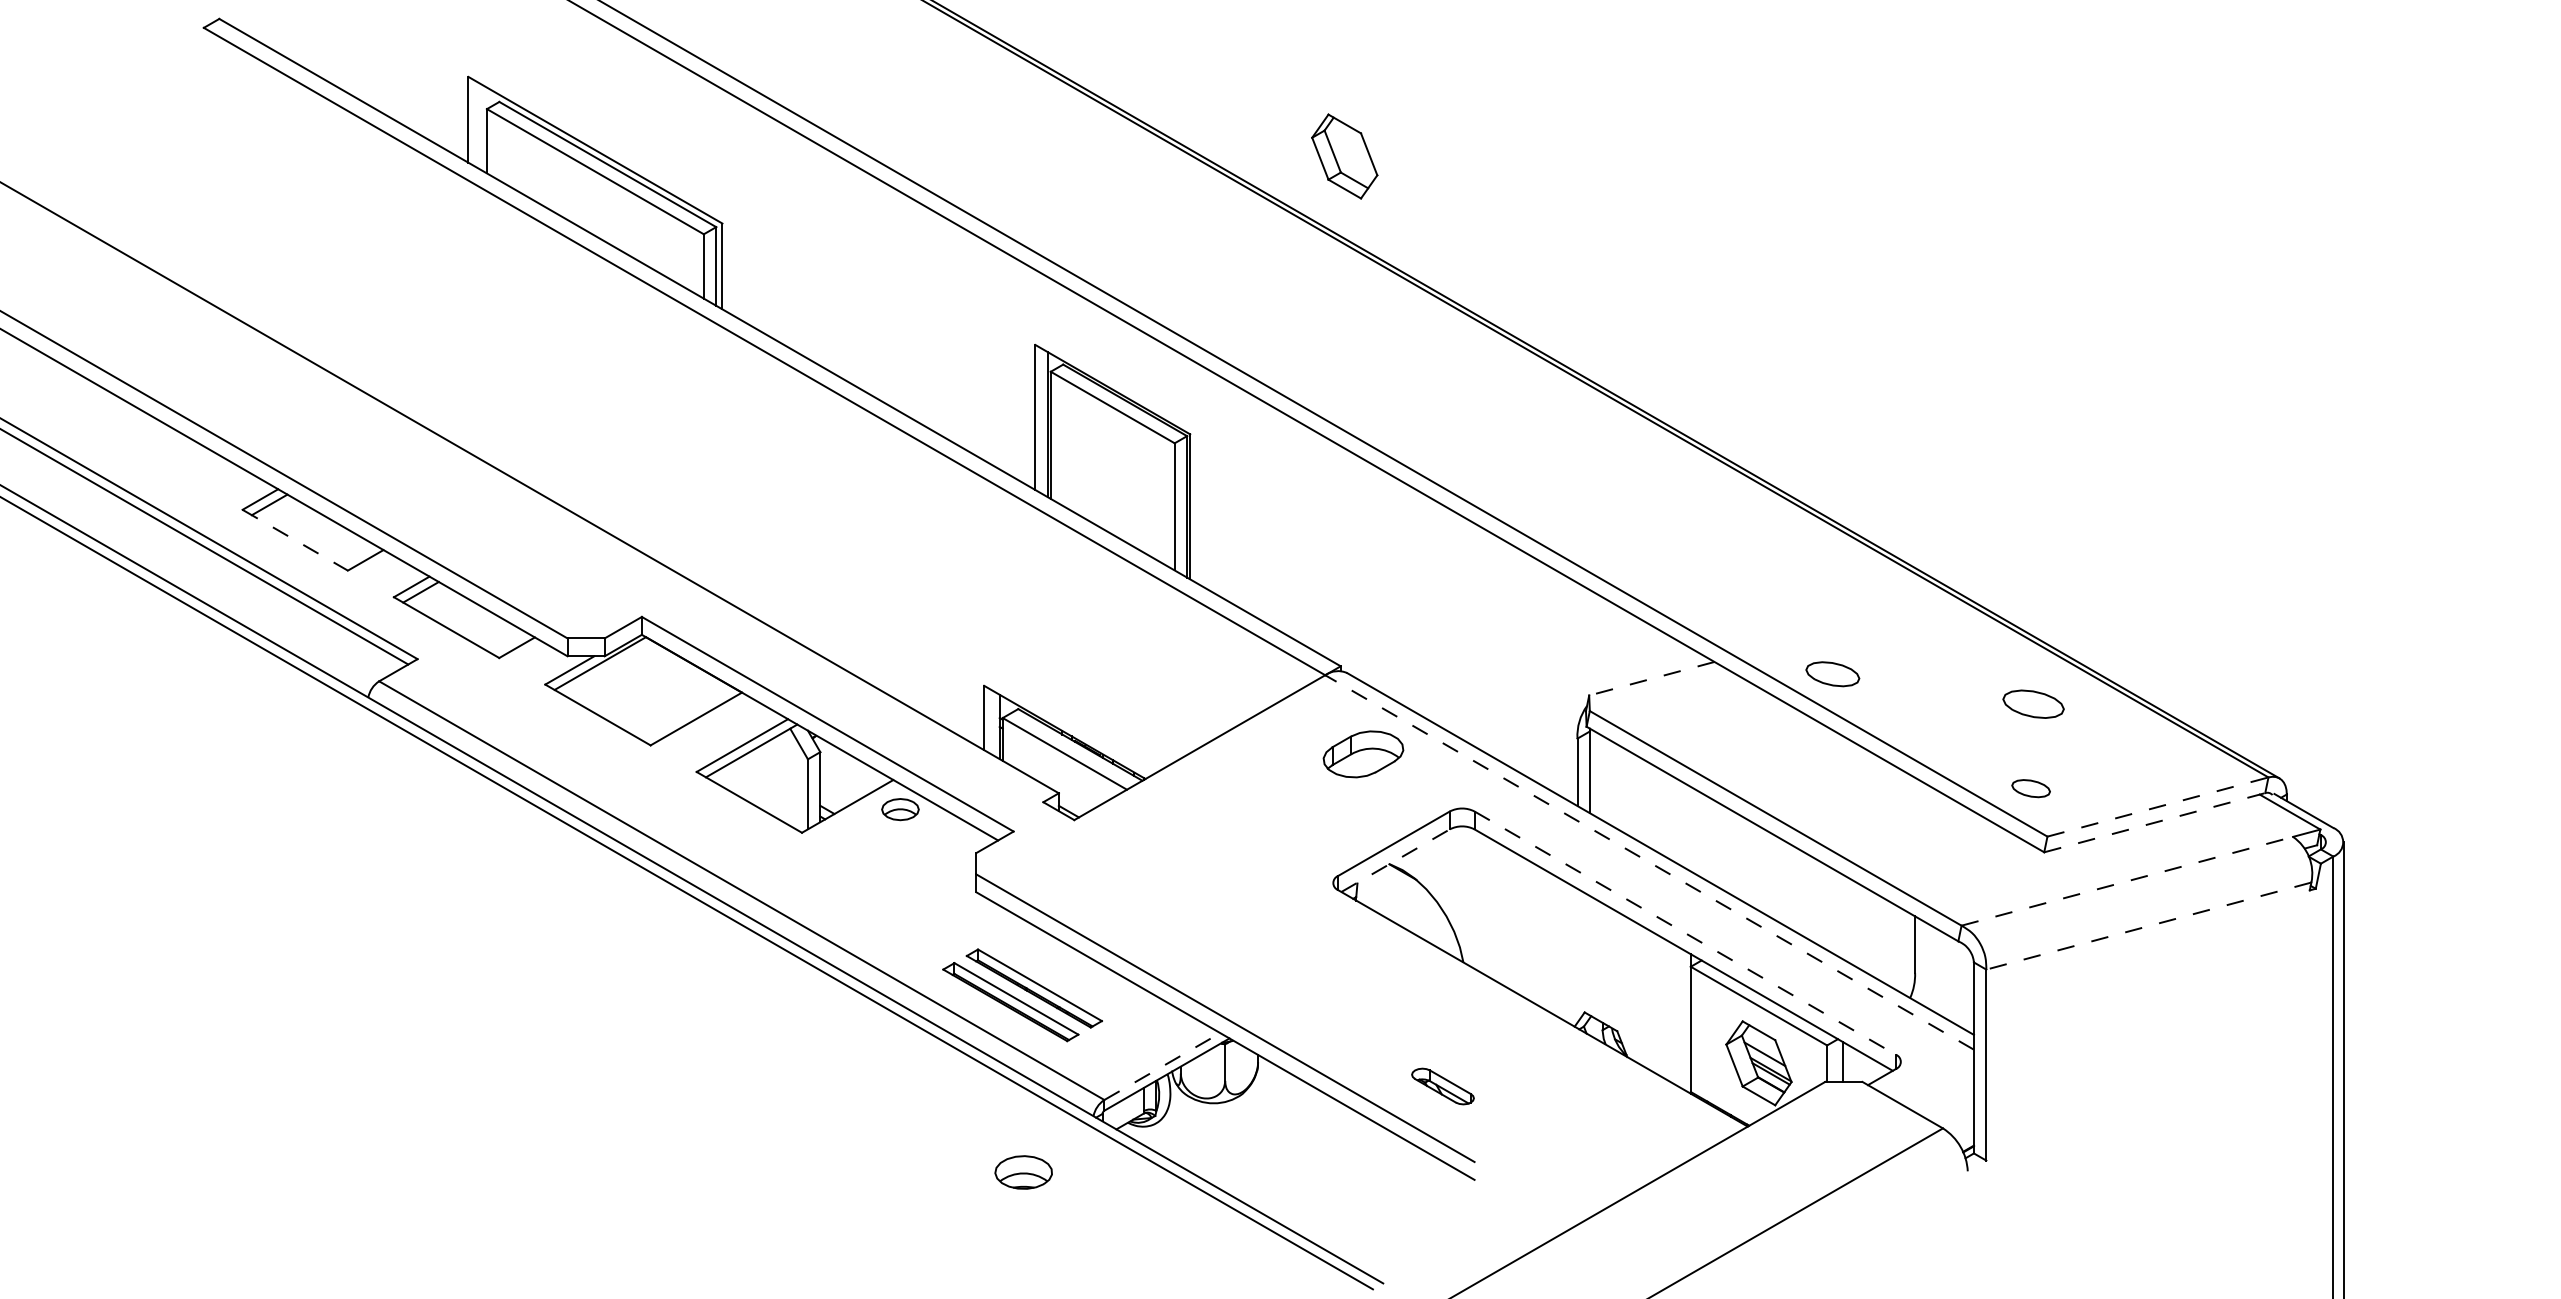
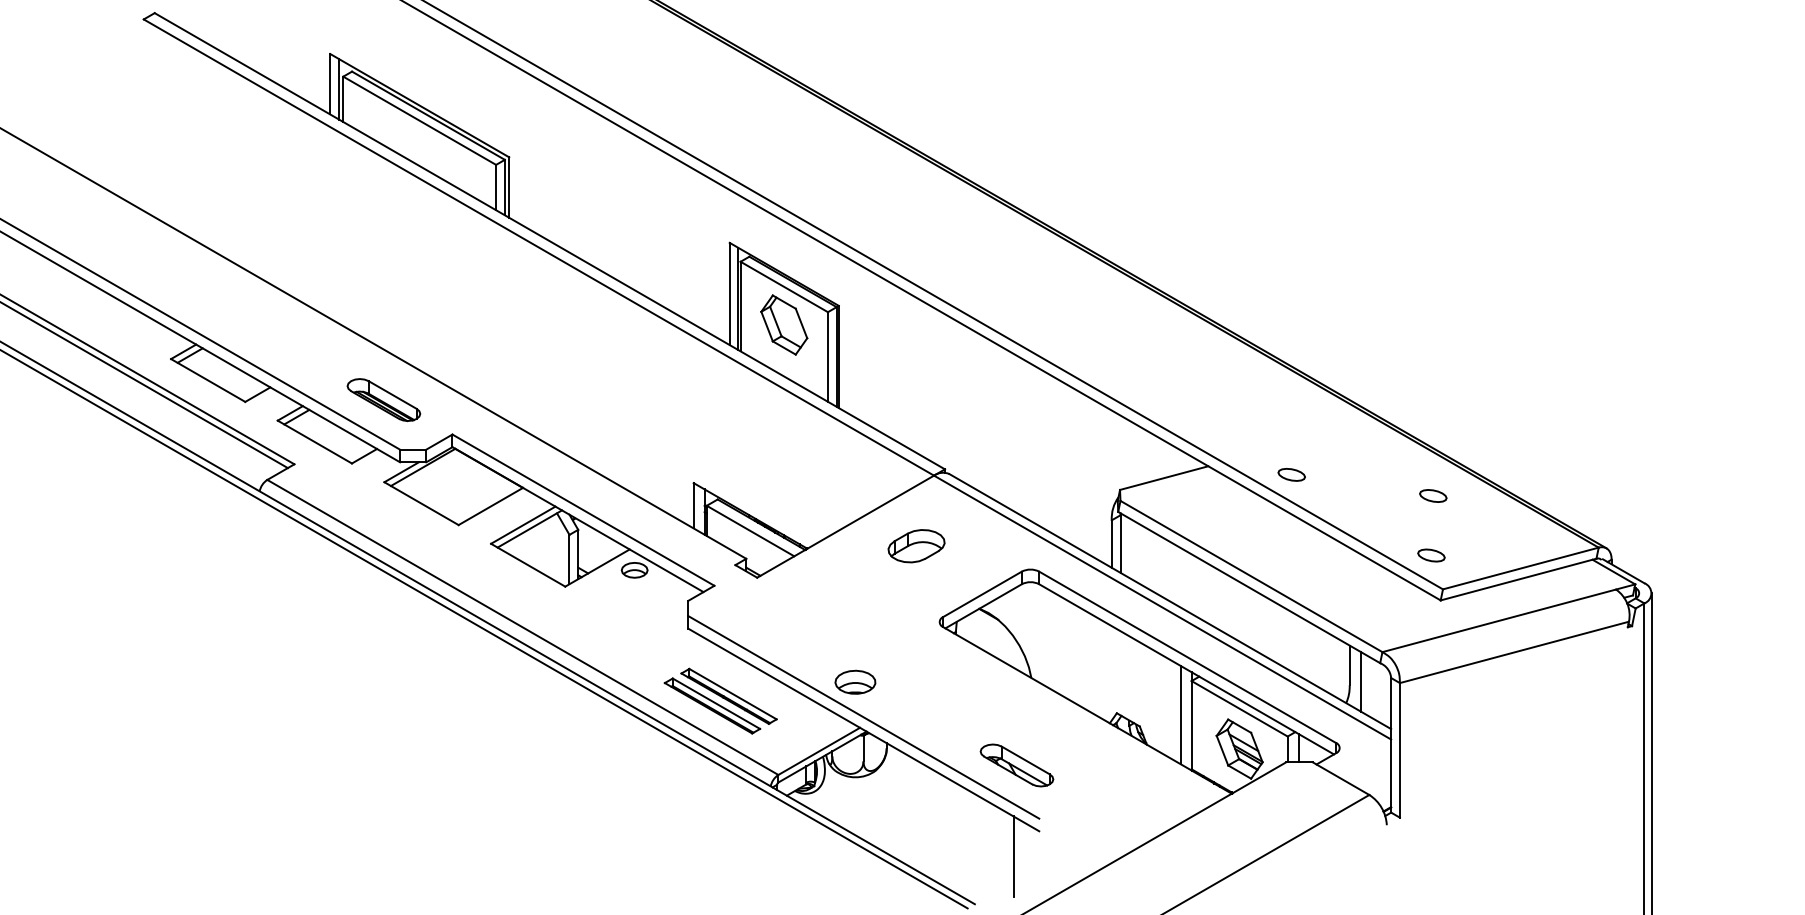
line: (480, 126) -> (338, 88), added
part: (1344, 156) -> (784, 325), moved
line: (295, 540) -> (208, 380), dashed -> solid
part: (544, 567) -> (383, 399), added
part: (1832, 673) -> (1291, 474), size x0.71
line: (1651, 678) -> (1163, 477), dashed -> solid
part: (2033, 703) -> (1433, 495), size x0.62
part: (1363, 754) -> (916, 546), moved
line: (2158, 806) -> (1521, 568), dashed -> solid
line: (2155, 822) -> (1519, 579), dashed -> solid
line: (1395, 860) -> (983, 606), dashed -> solid
line: (1649, 862) -> (1162, 607), dashed -> solid
line: (2127, 881) -> (1499, 620), dashed -> solid
line: (2148, 926) -> (1514, 652), dashed -> solid
line: (1685, 933) -> (1187, 657), dashed -> solid
line: (1930, 967) -> (1360, 681), added
line: (1675, 1014) -> (1180, 714), added
line: (1162, 1066) -> (819, 751), dashed -> solid
part: (1442, 1086) -> (1016, 765), size x1.67
part: (1023, 1172) -> (855, 682), moved
line: (1438, 1215) -> (1013, 856), added

